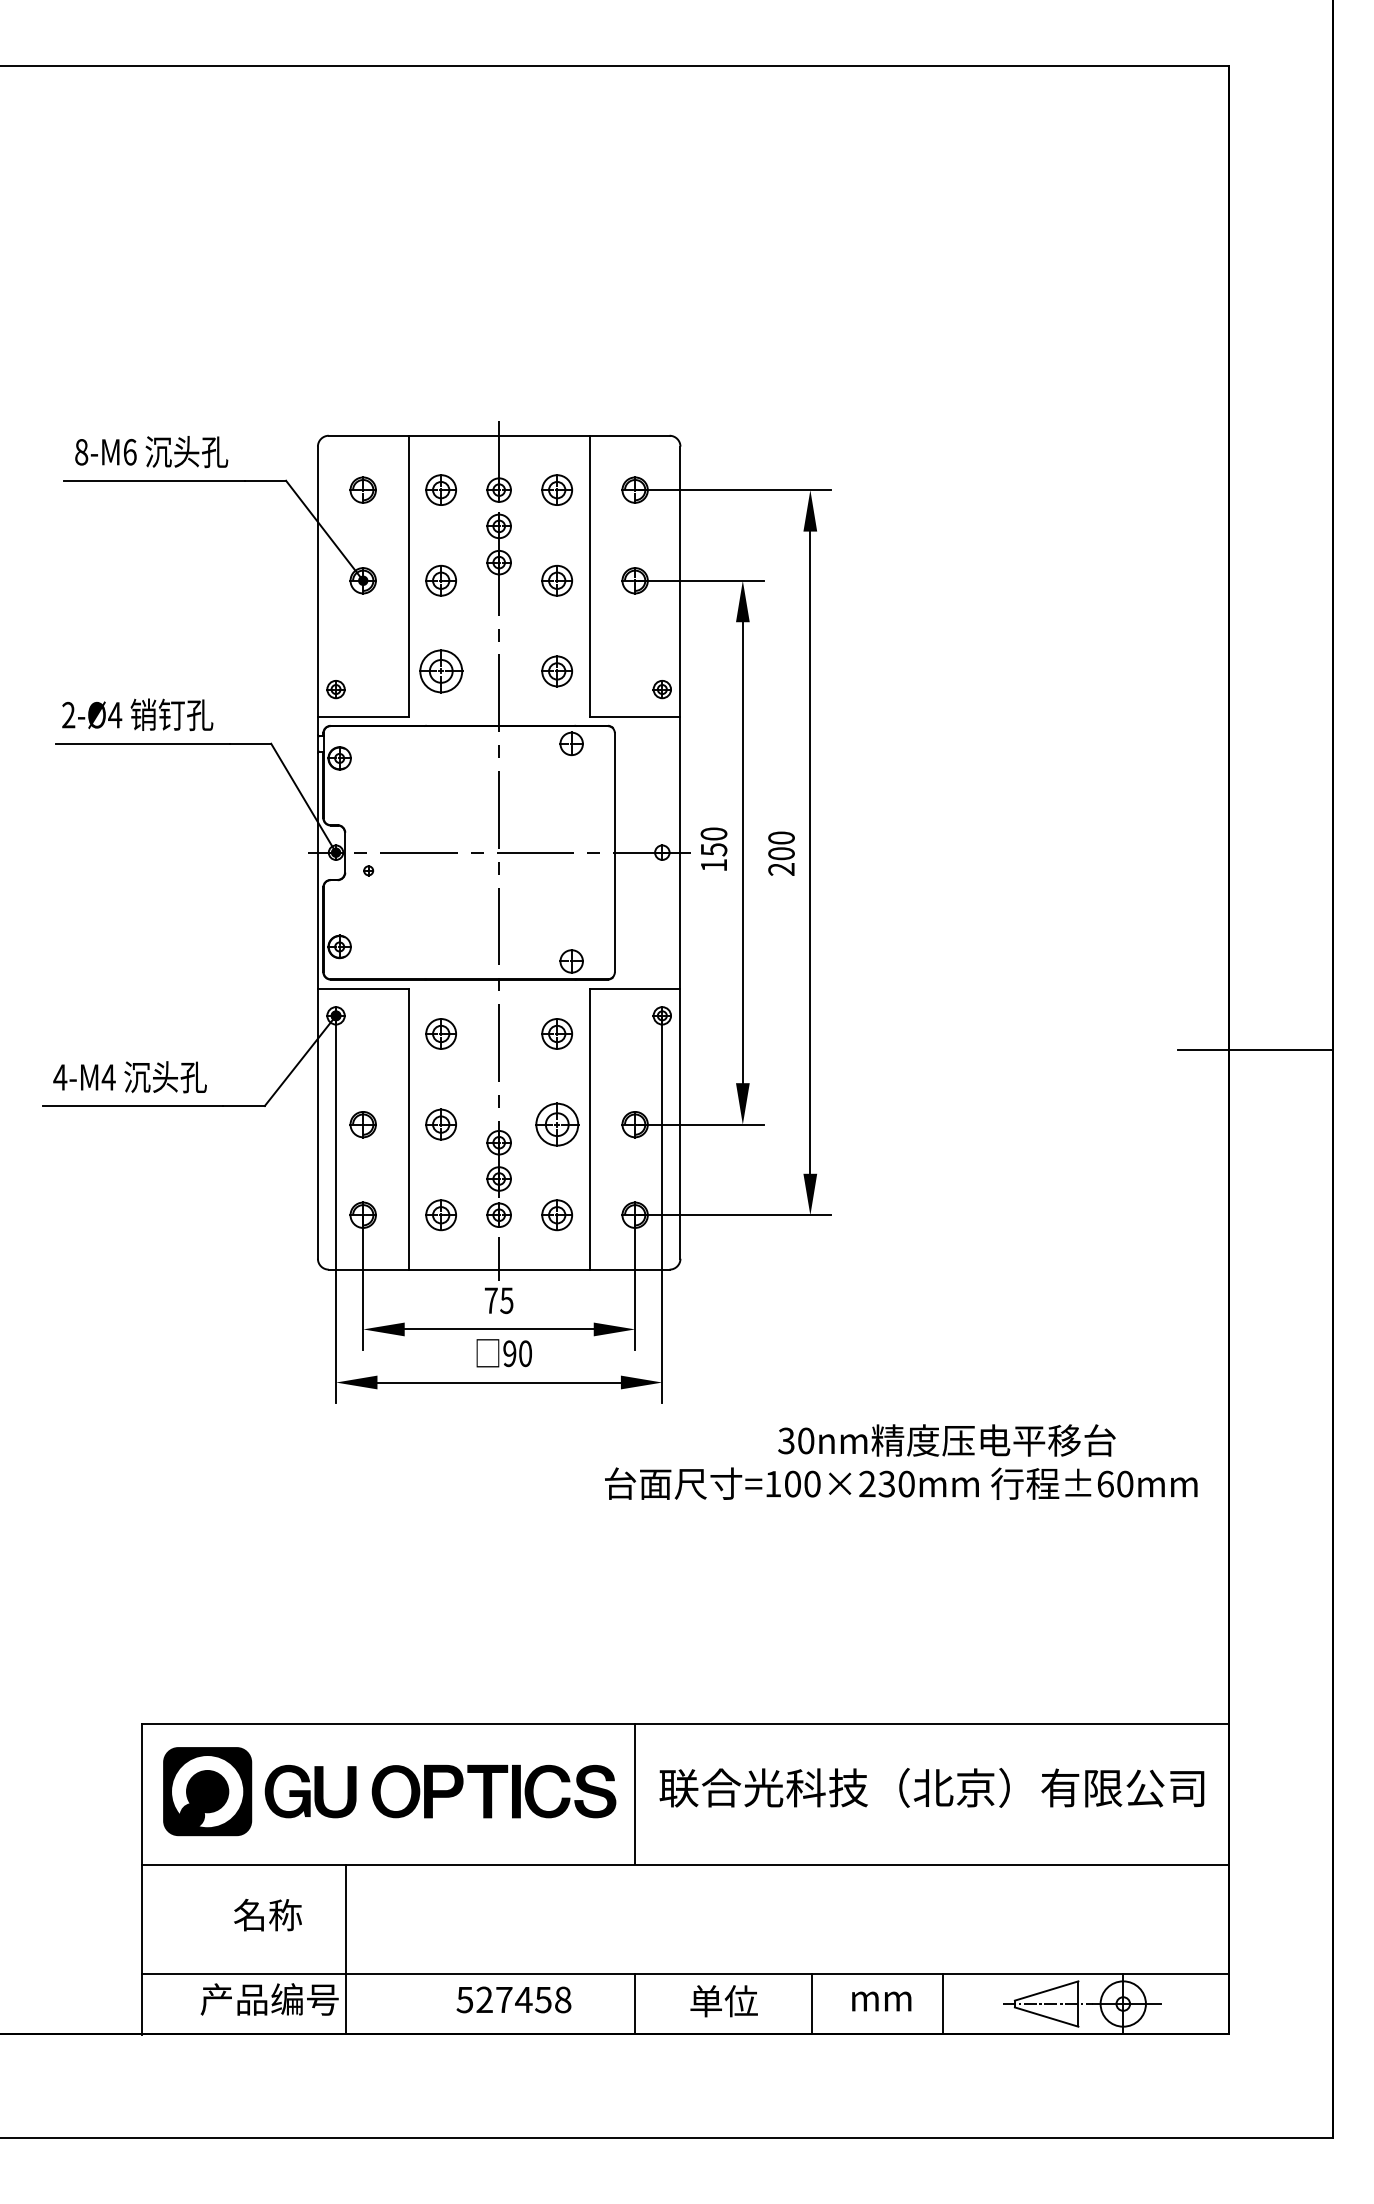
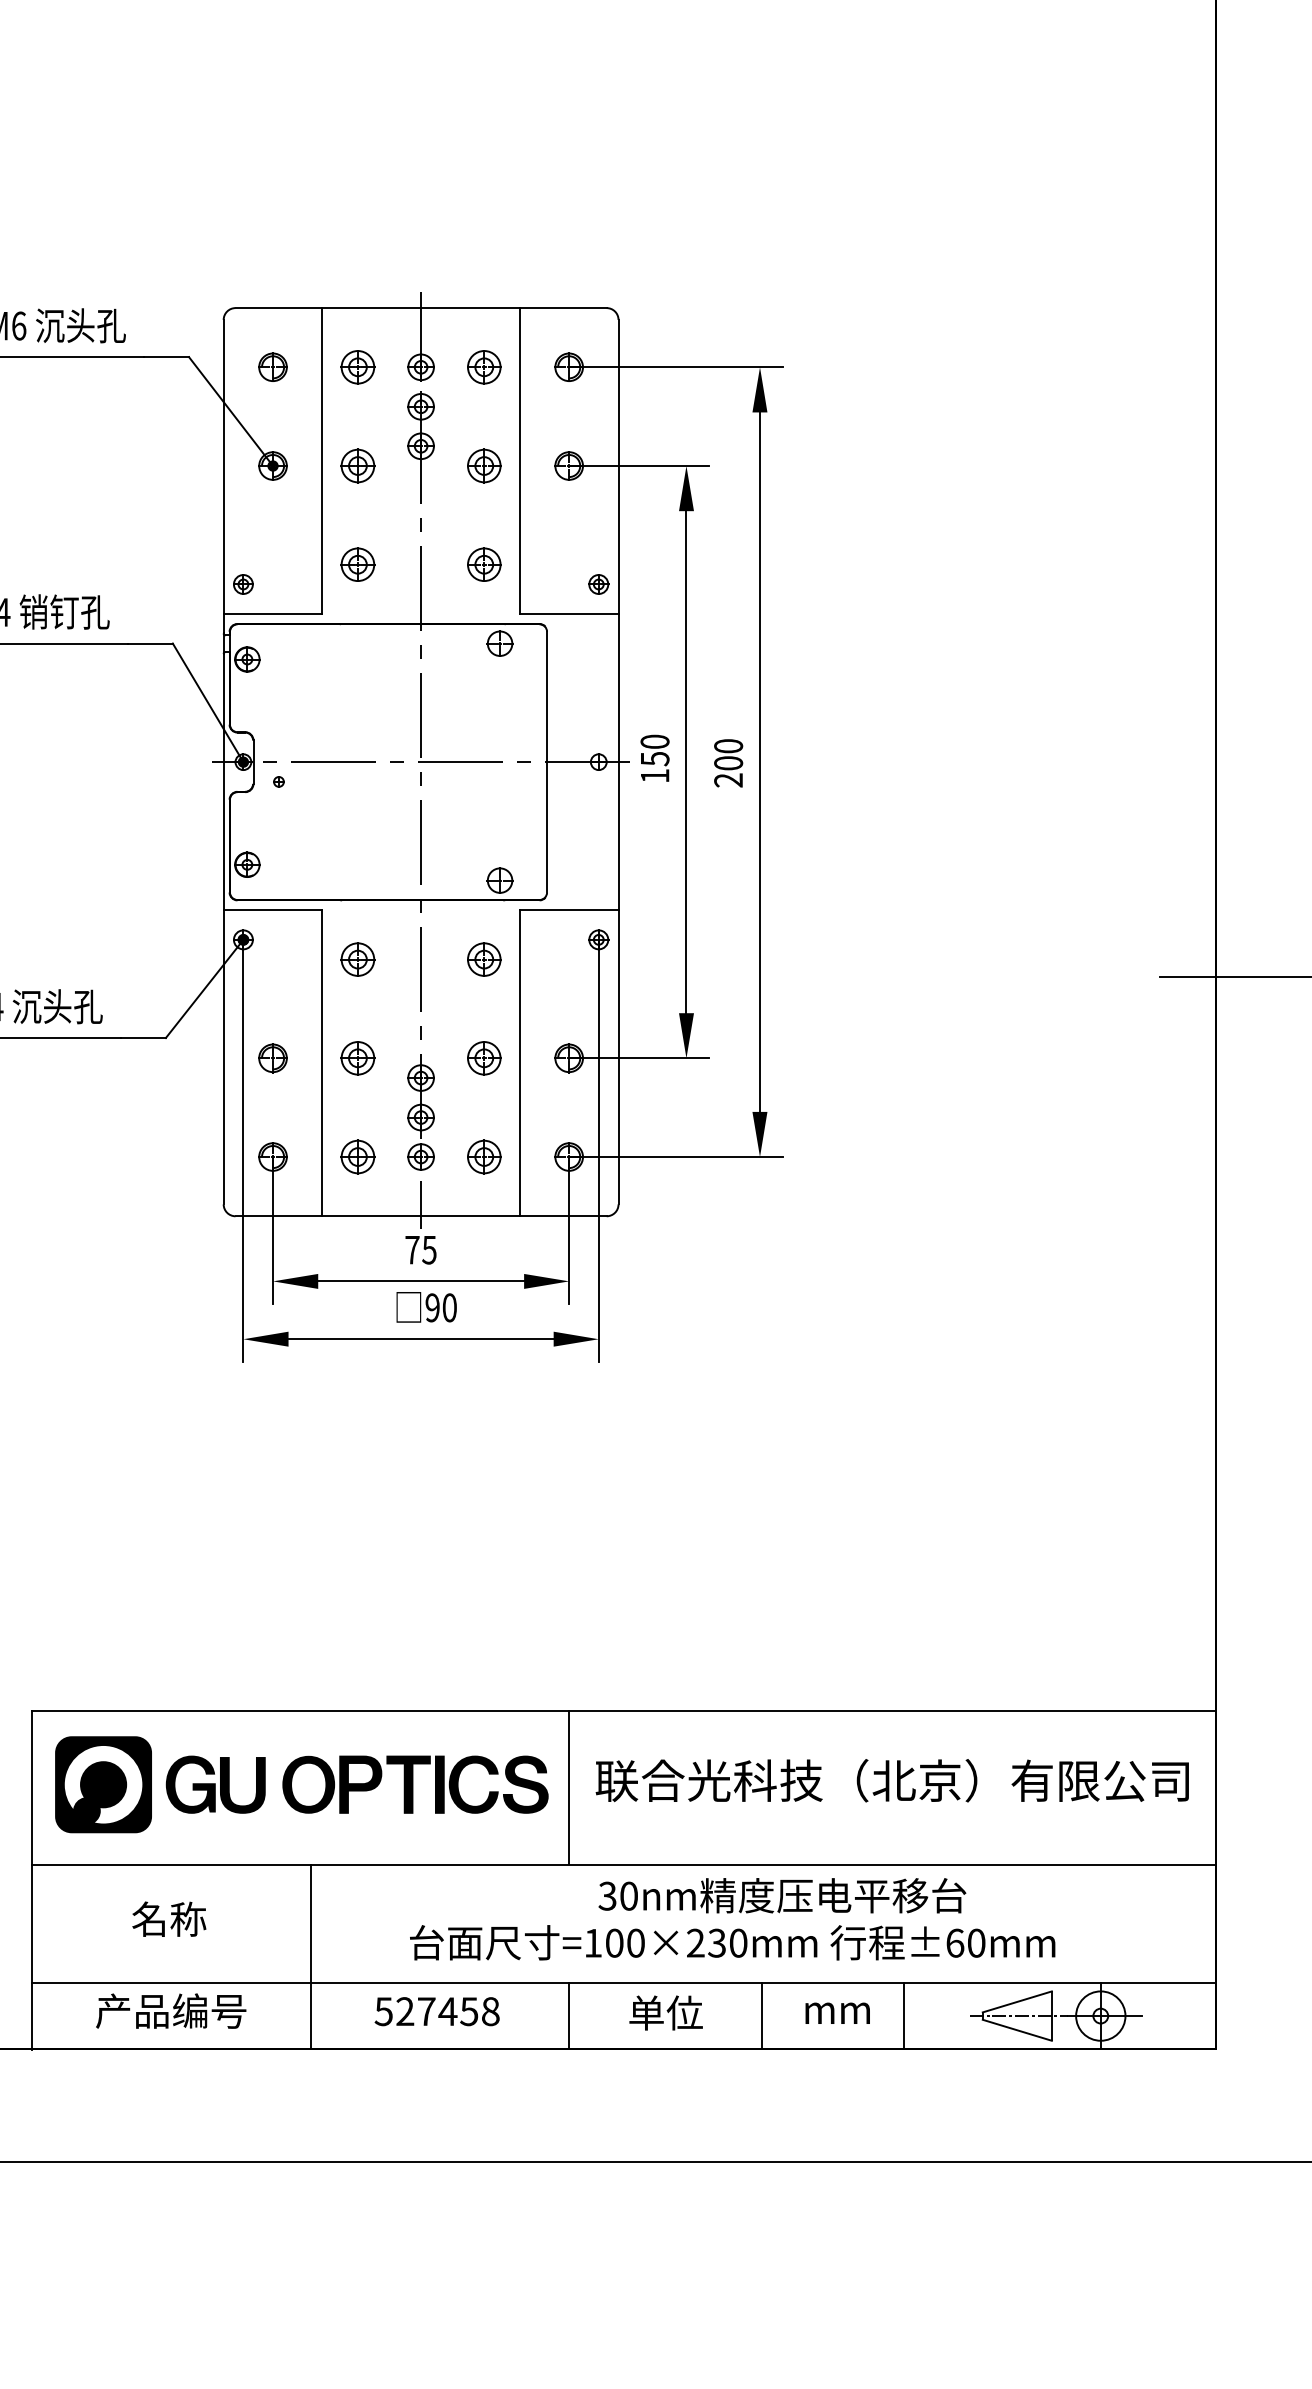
part: (440, 671) -> (357, 564), size x0.71
part: (556, 1124) -> (483, 1058), size x0.71
text: (901, 1461) -> (732, 1918), moved
line: (346, 1949) -> (311, 1956), moved

